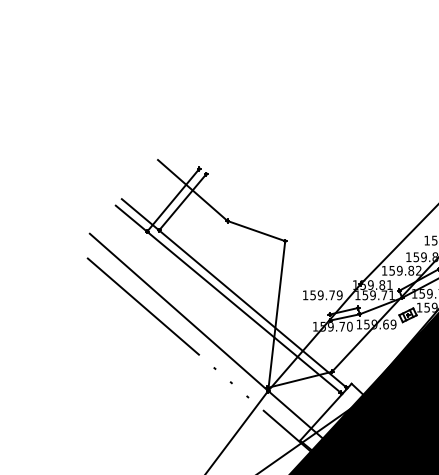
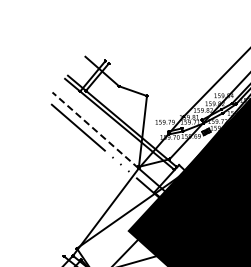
line: (178, 312) -> (95, 130), solid -> dashed

